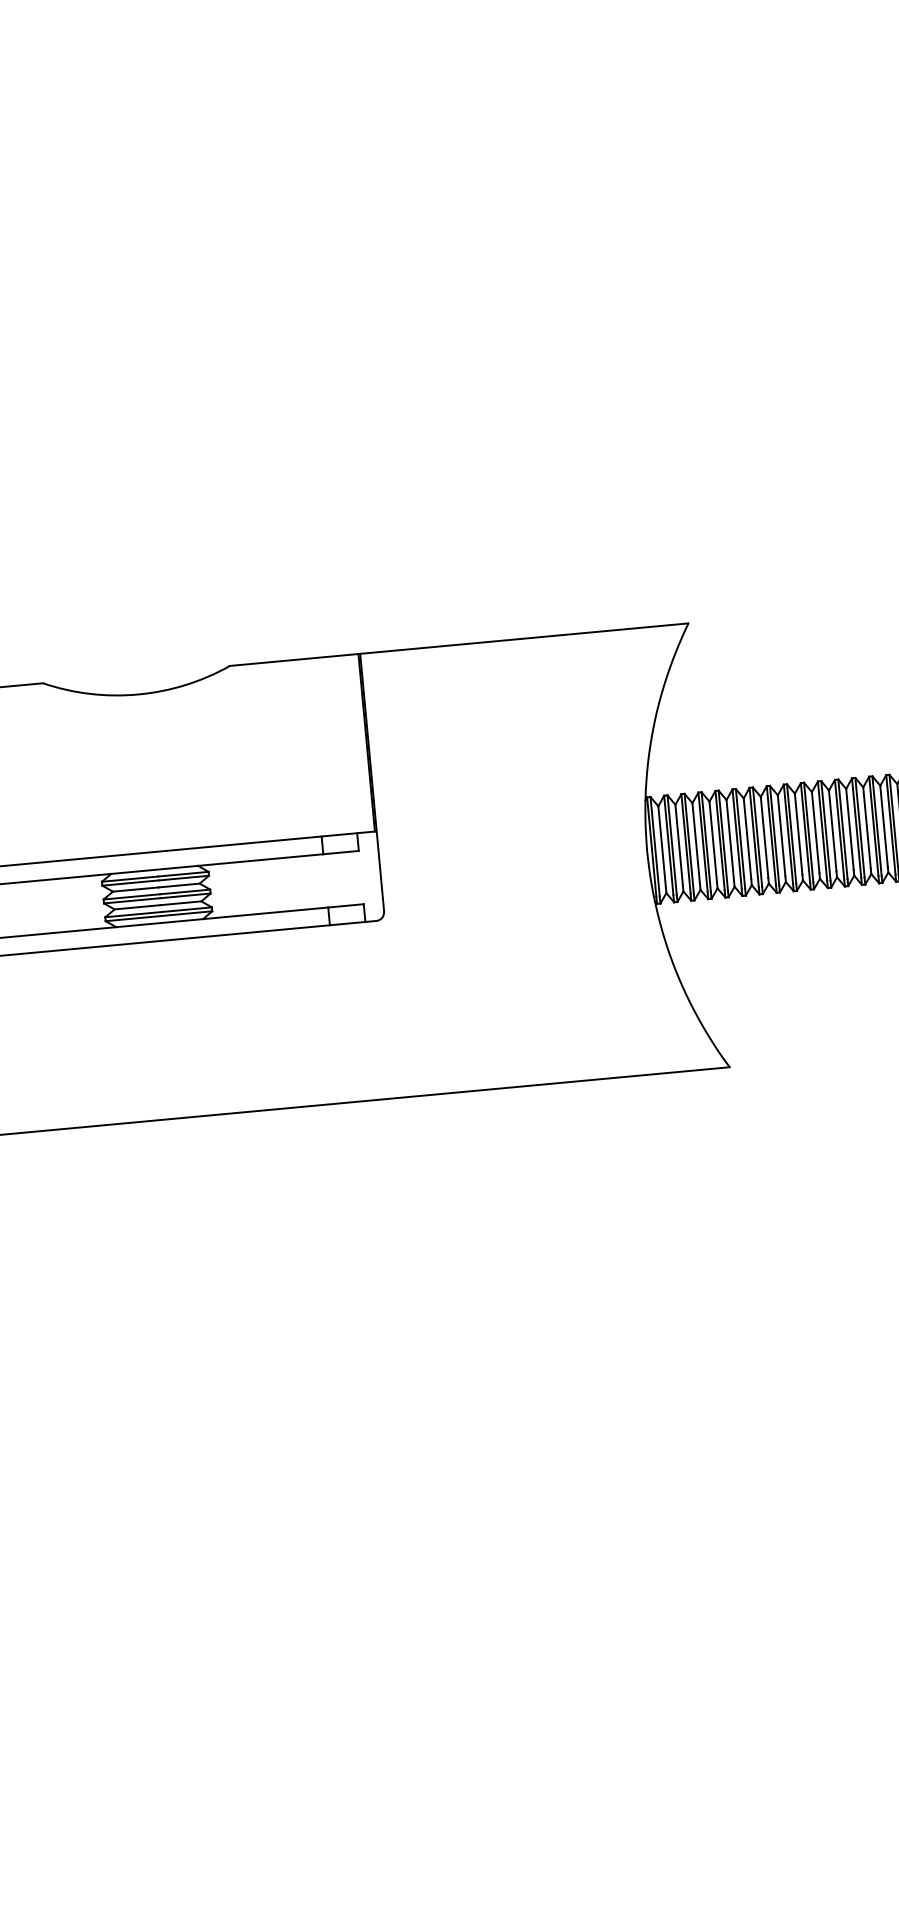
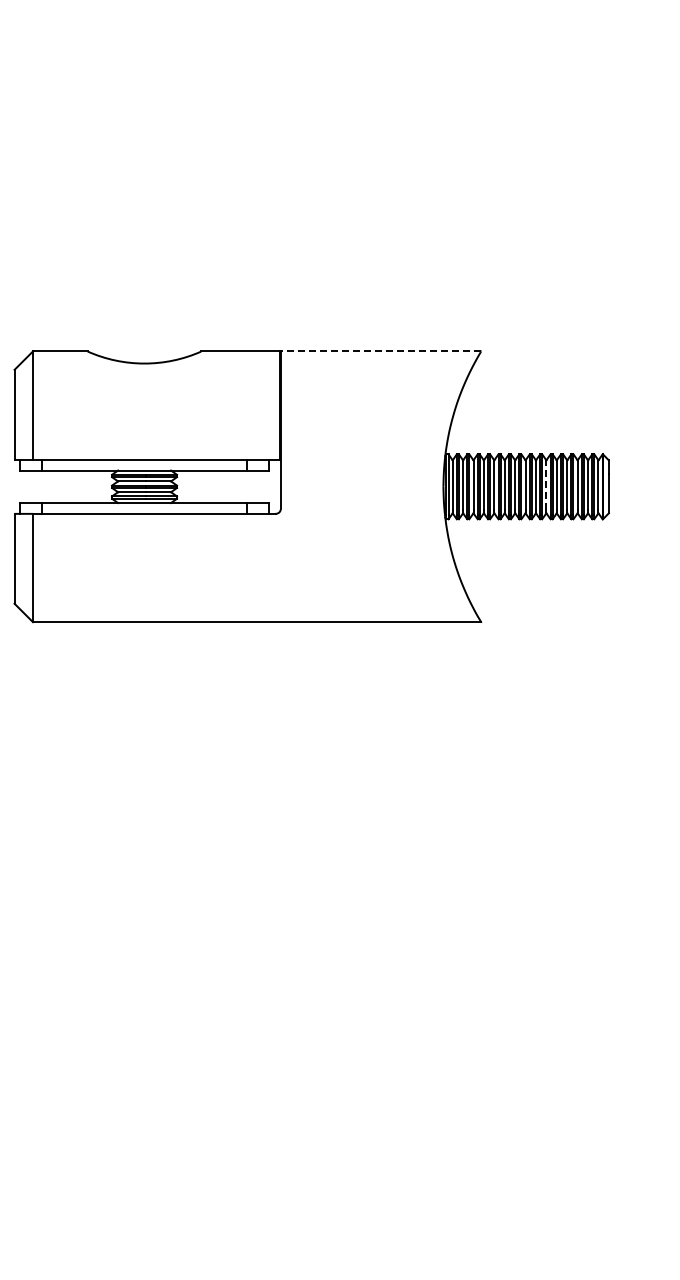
line: (523, 638) -> (380, 351), solid -> dashed
line: (815, 833) -> (546, 485), solid -> dashed

